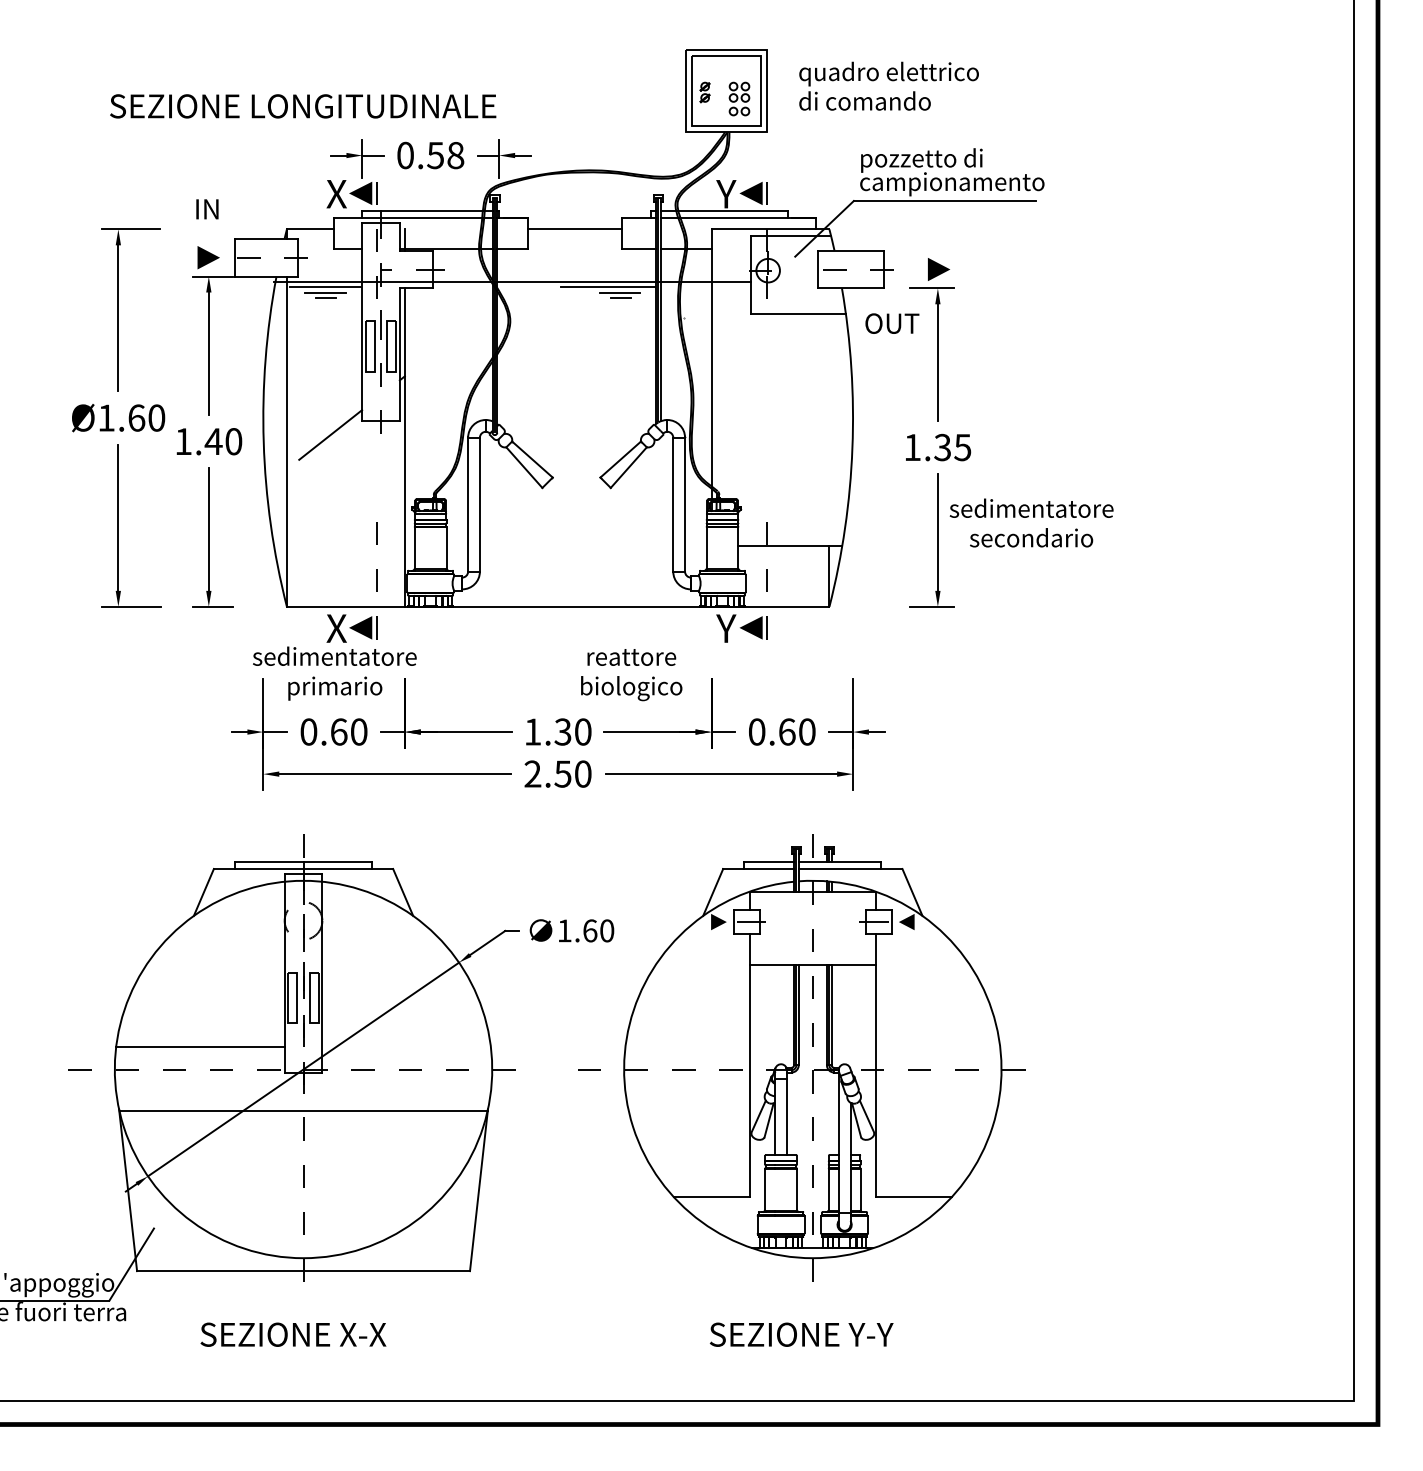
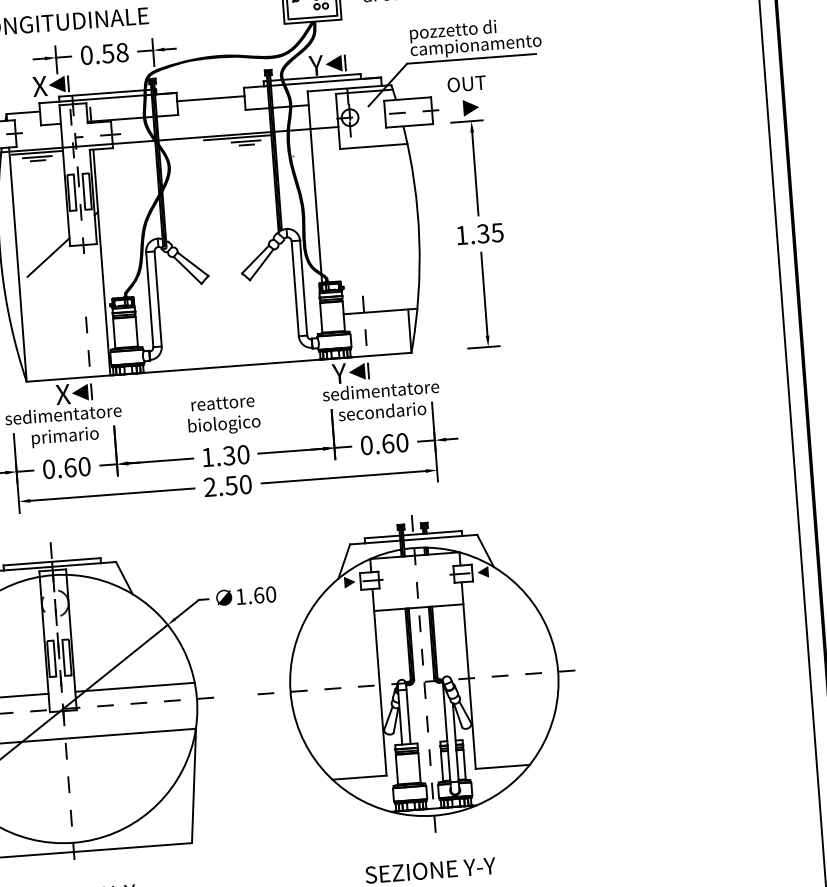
text: (892, 323) -> (466, 83), moved
text: (1031, 522) -> (381, 400), moved
text: (631, 675) -> (223, 415), moved
line: (406, 1046) -> (134, 687), added

